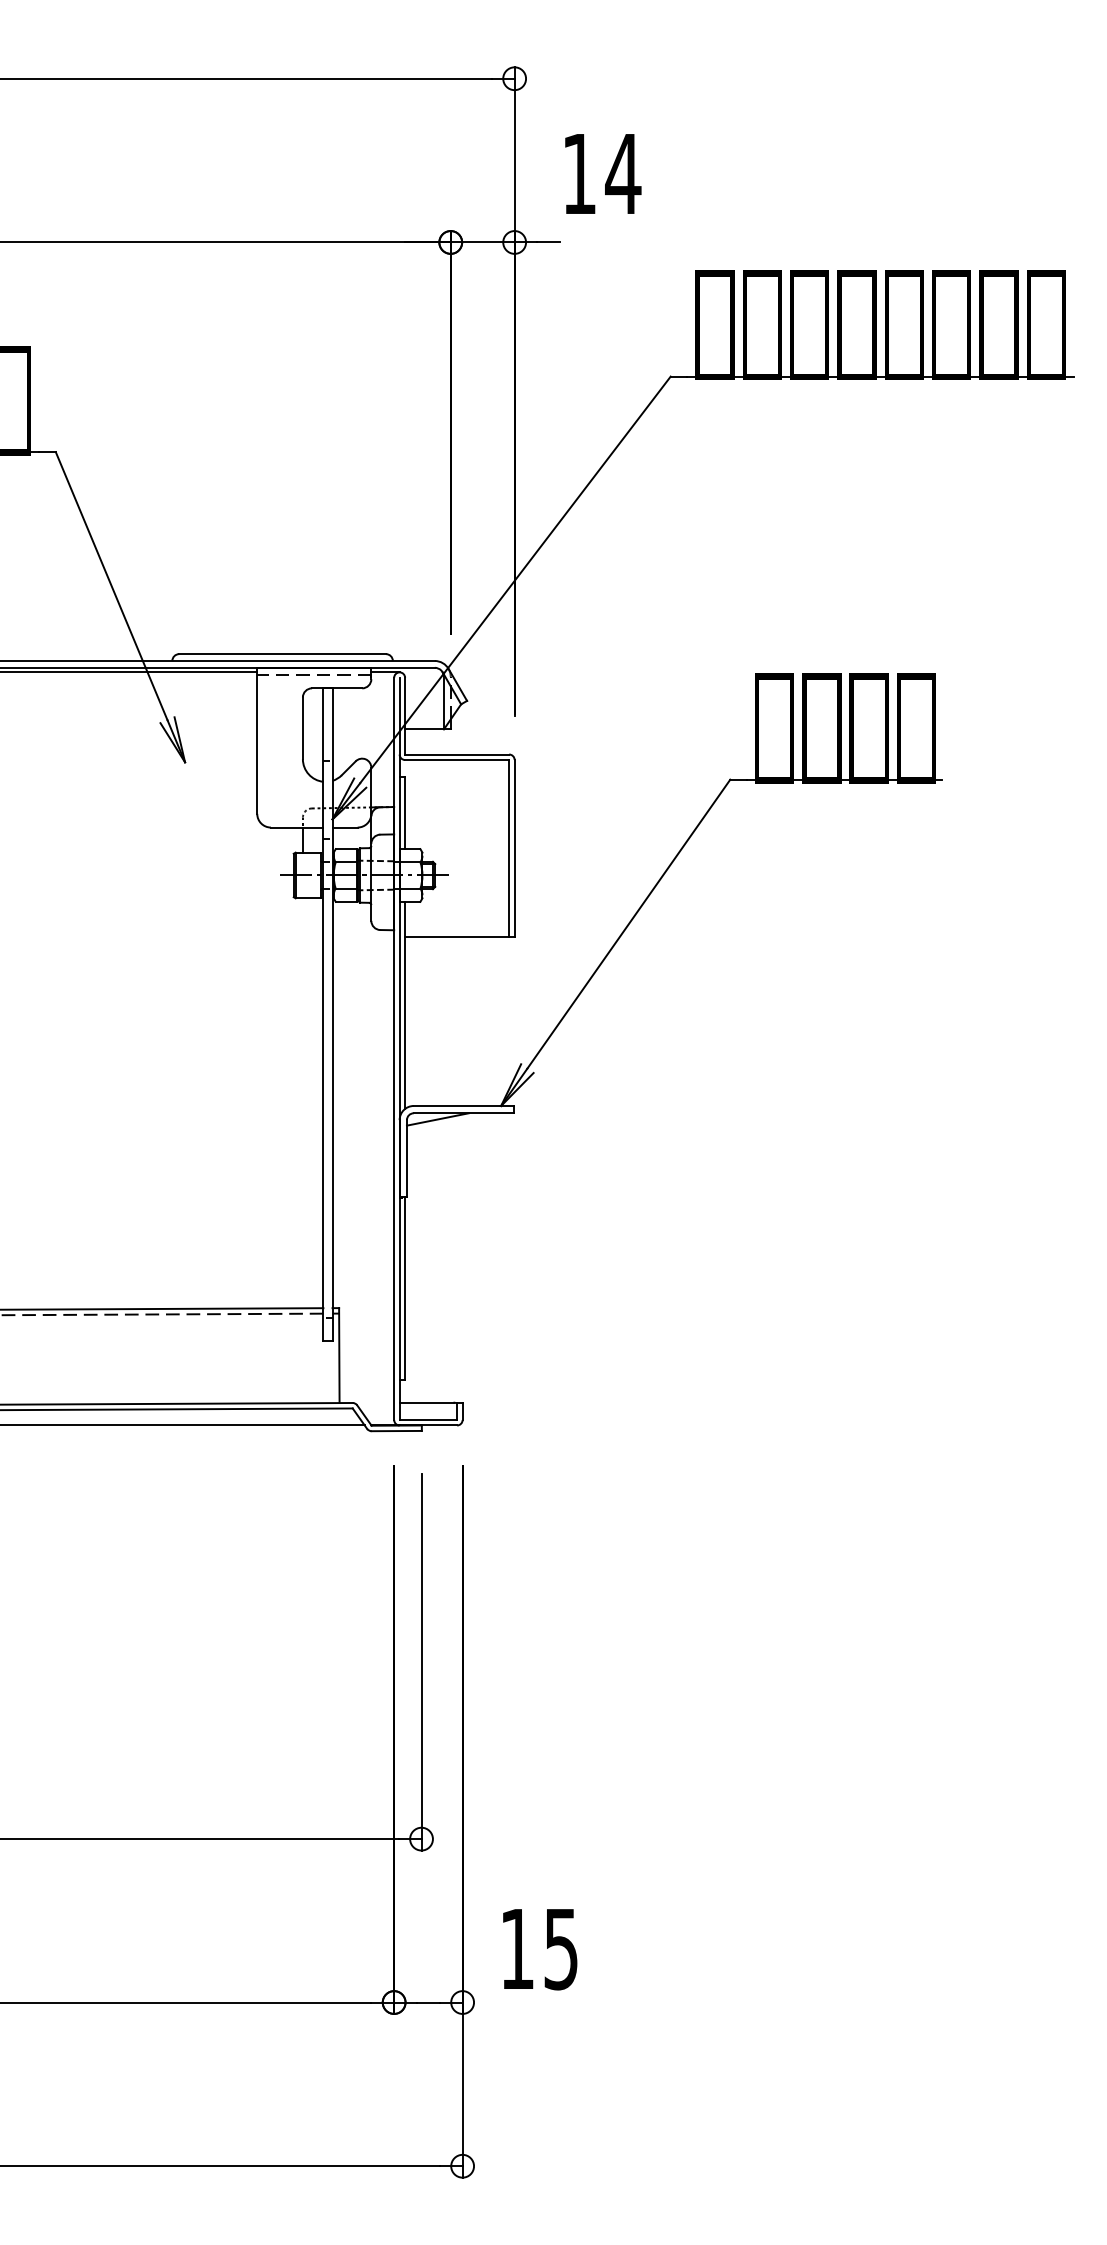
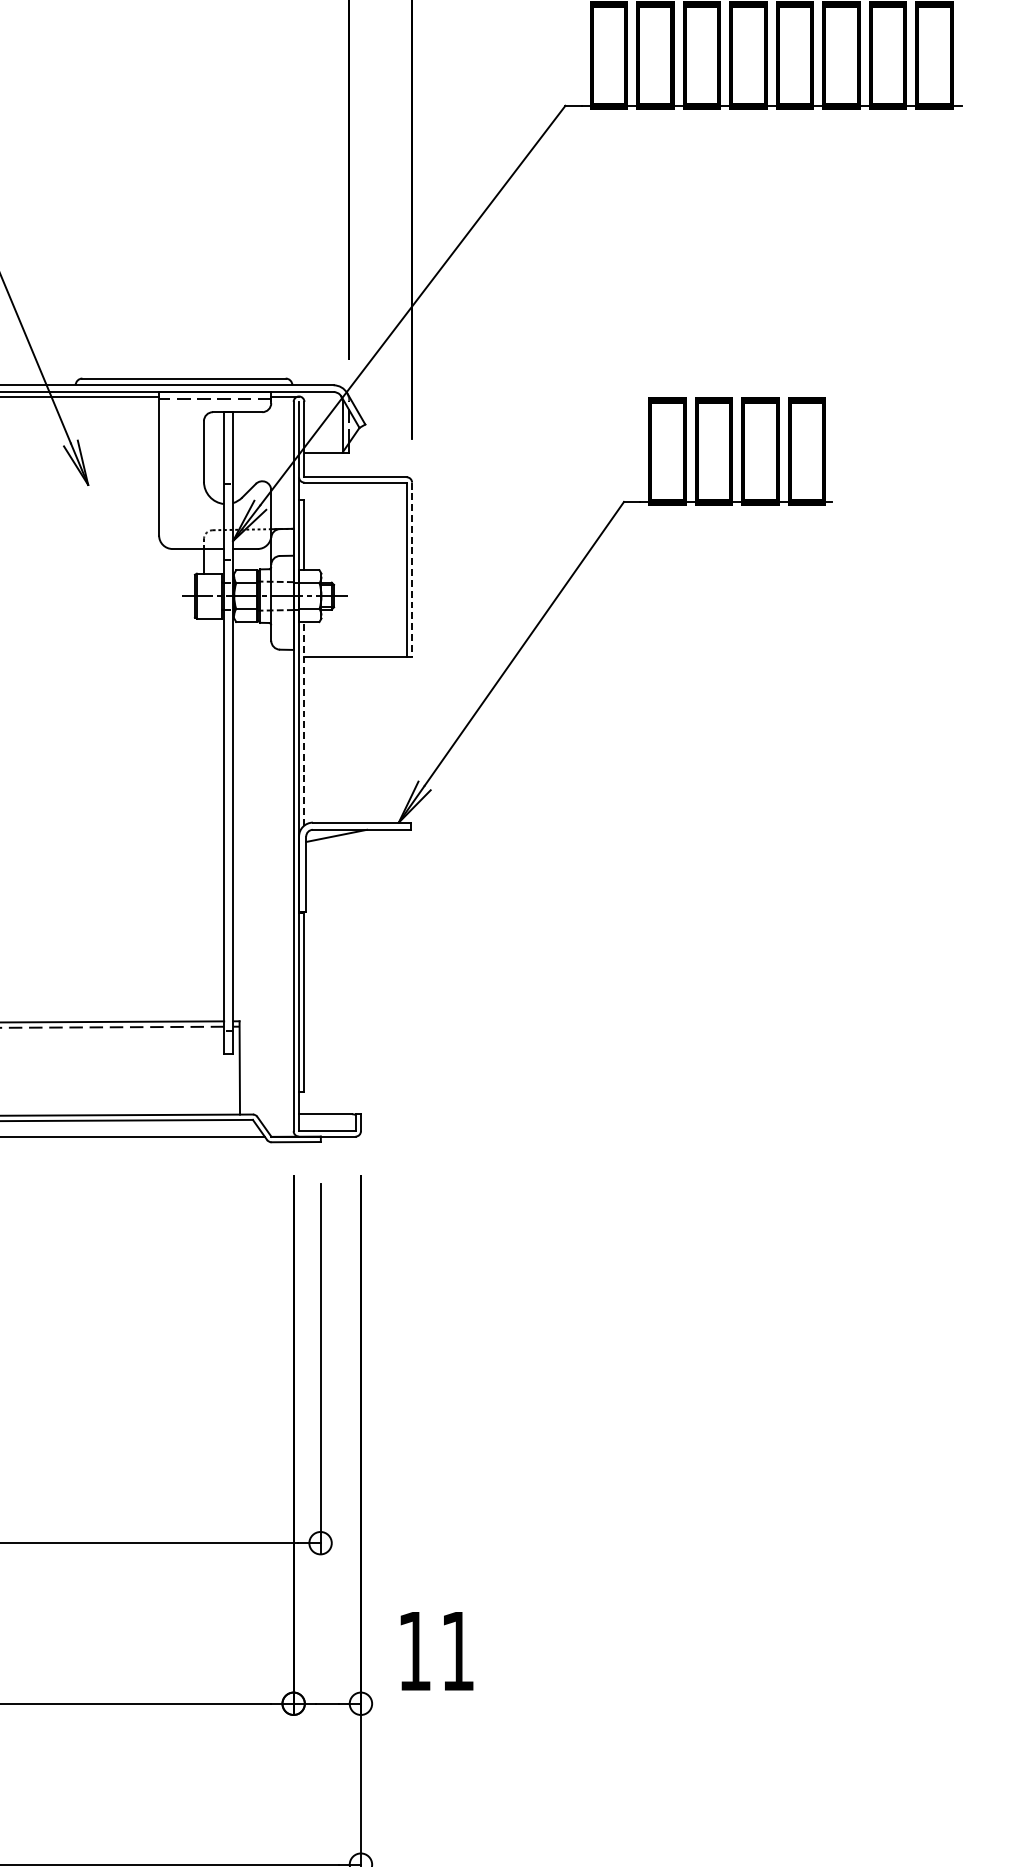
line: (514, 848) -> (411, 569), solid -> dashed
line: (405, 1005) -> (304, 723), solid -> dashed
text: (560, 1949) -> (457, 1651), 15 -> 11

